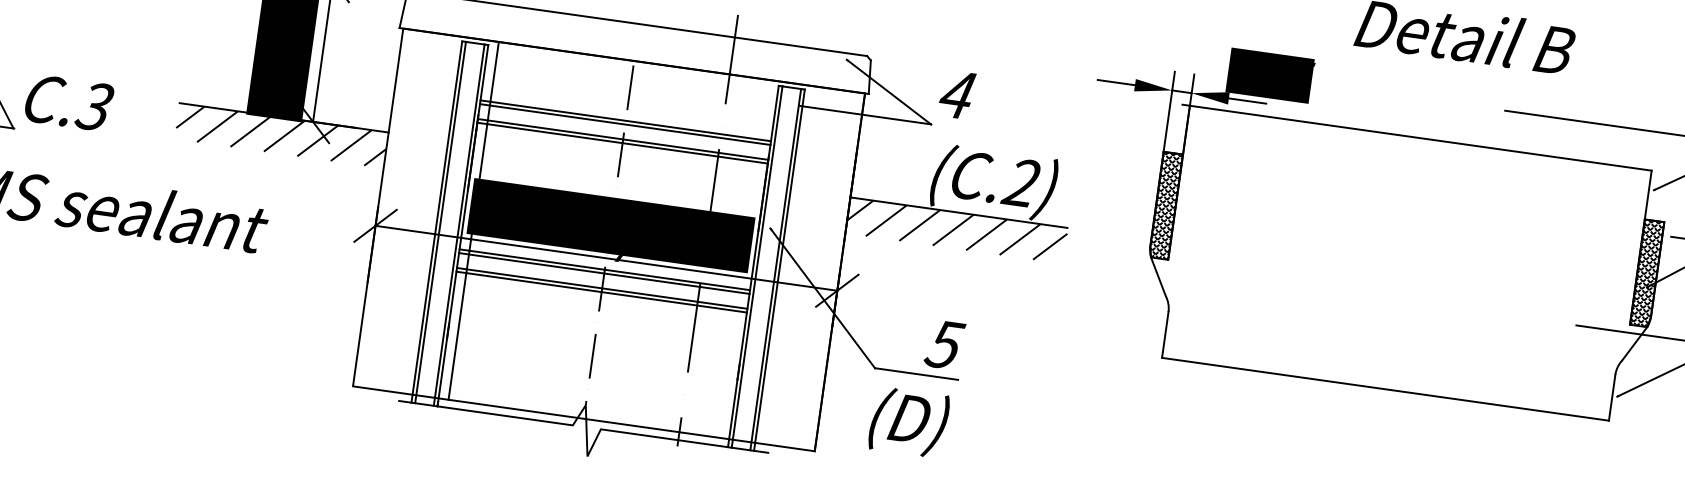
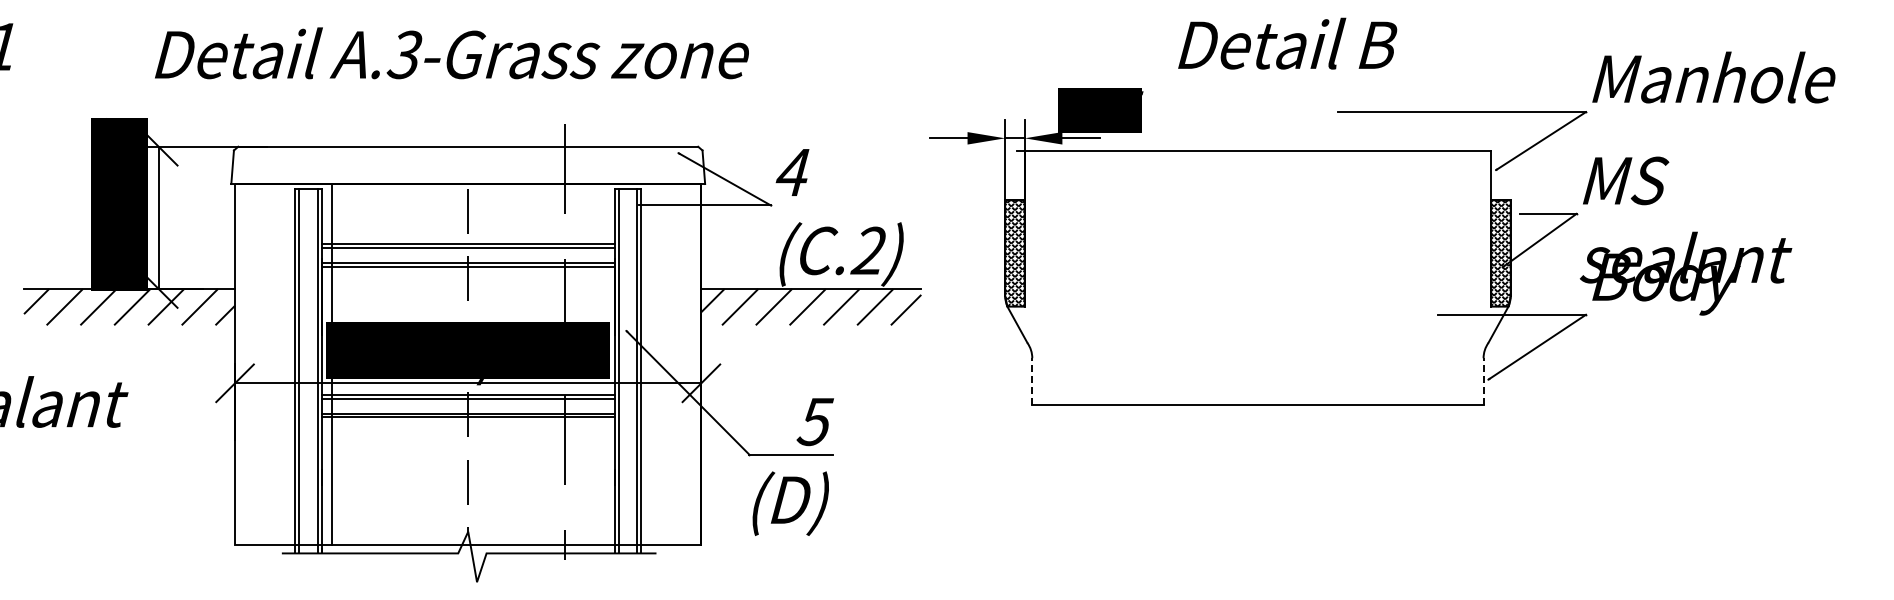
line: (1165, 334) -> (1032, 380), solid -> dashed
line: (1612, 396) -> (1483, 380), solid -> dashed

